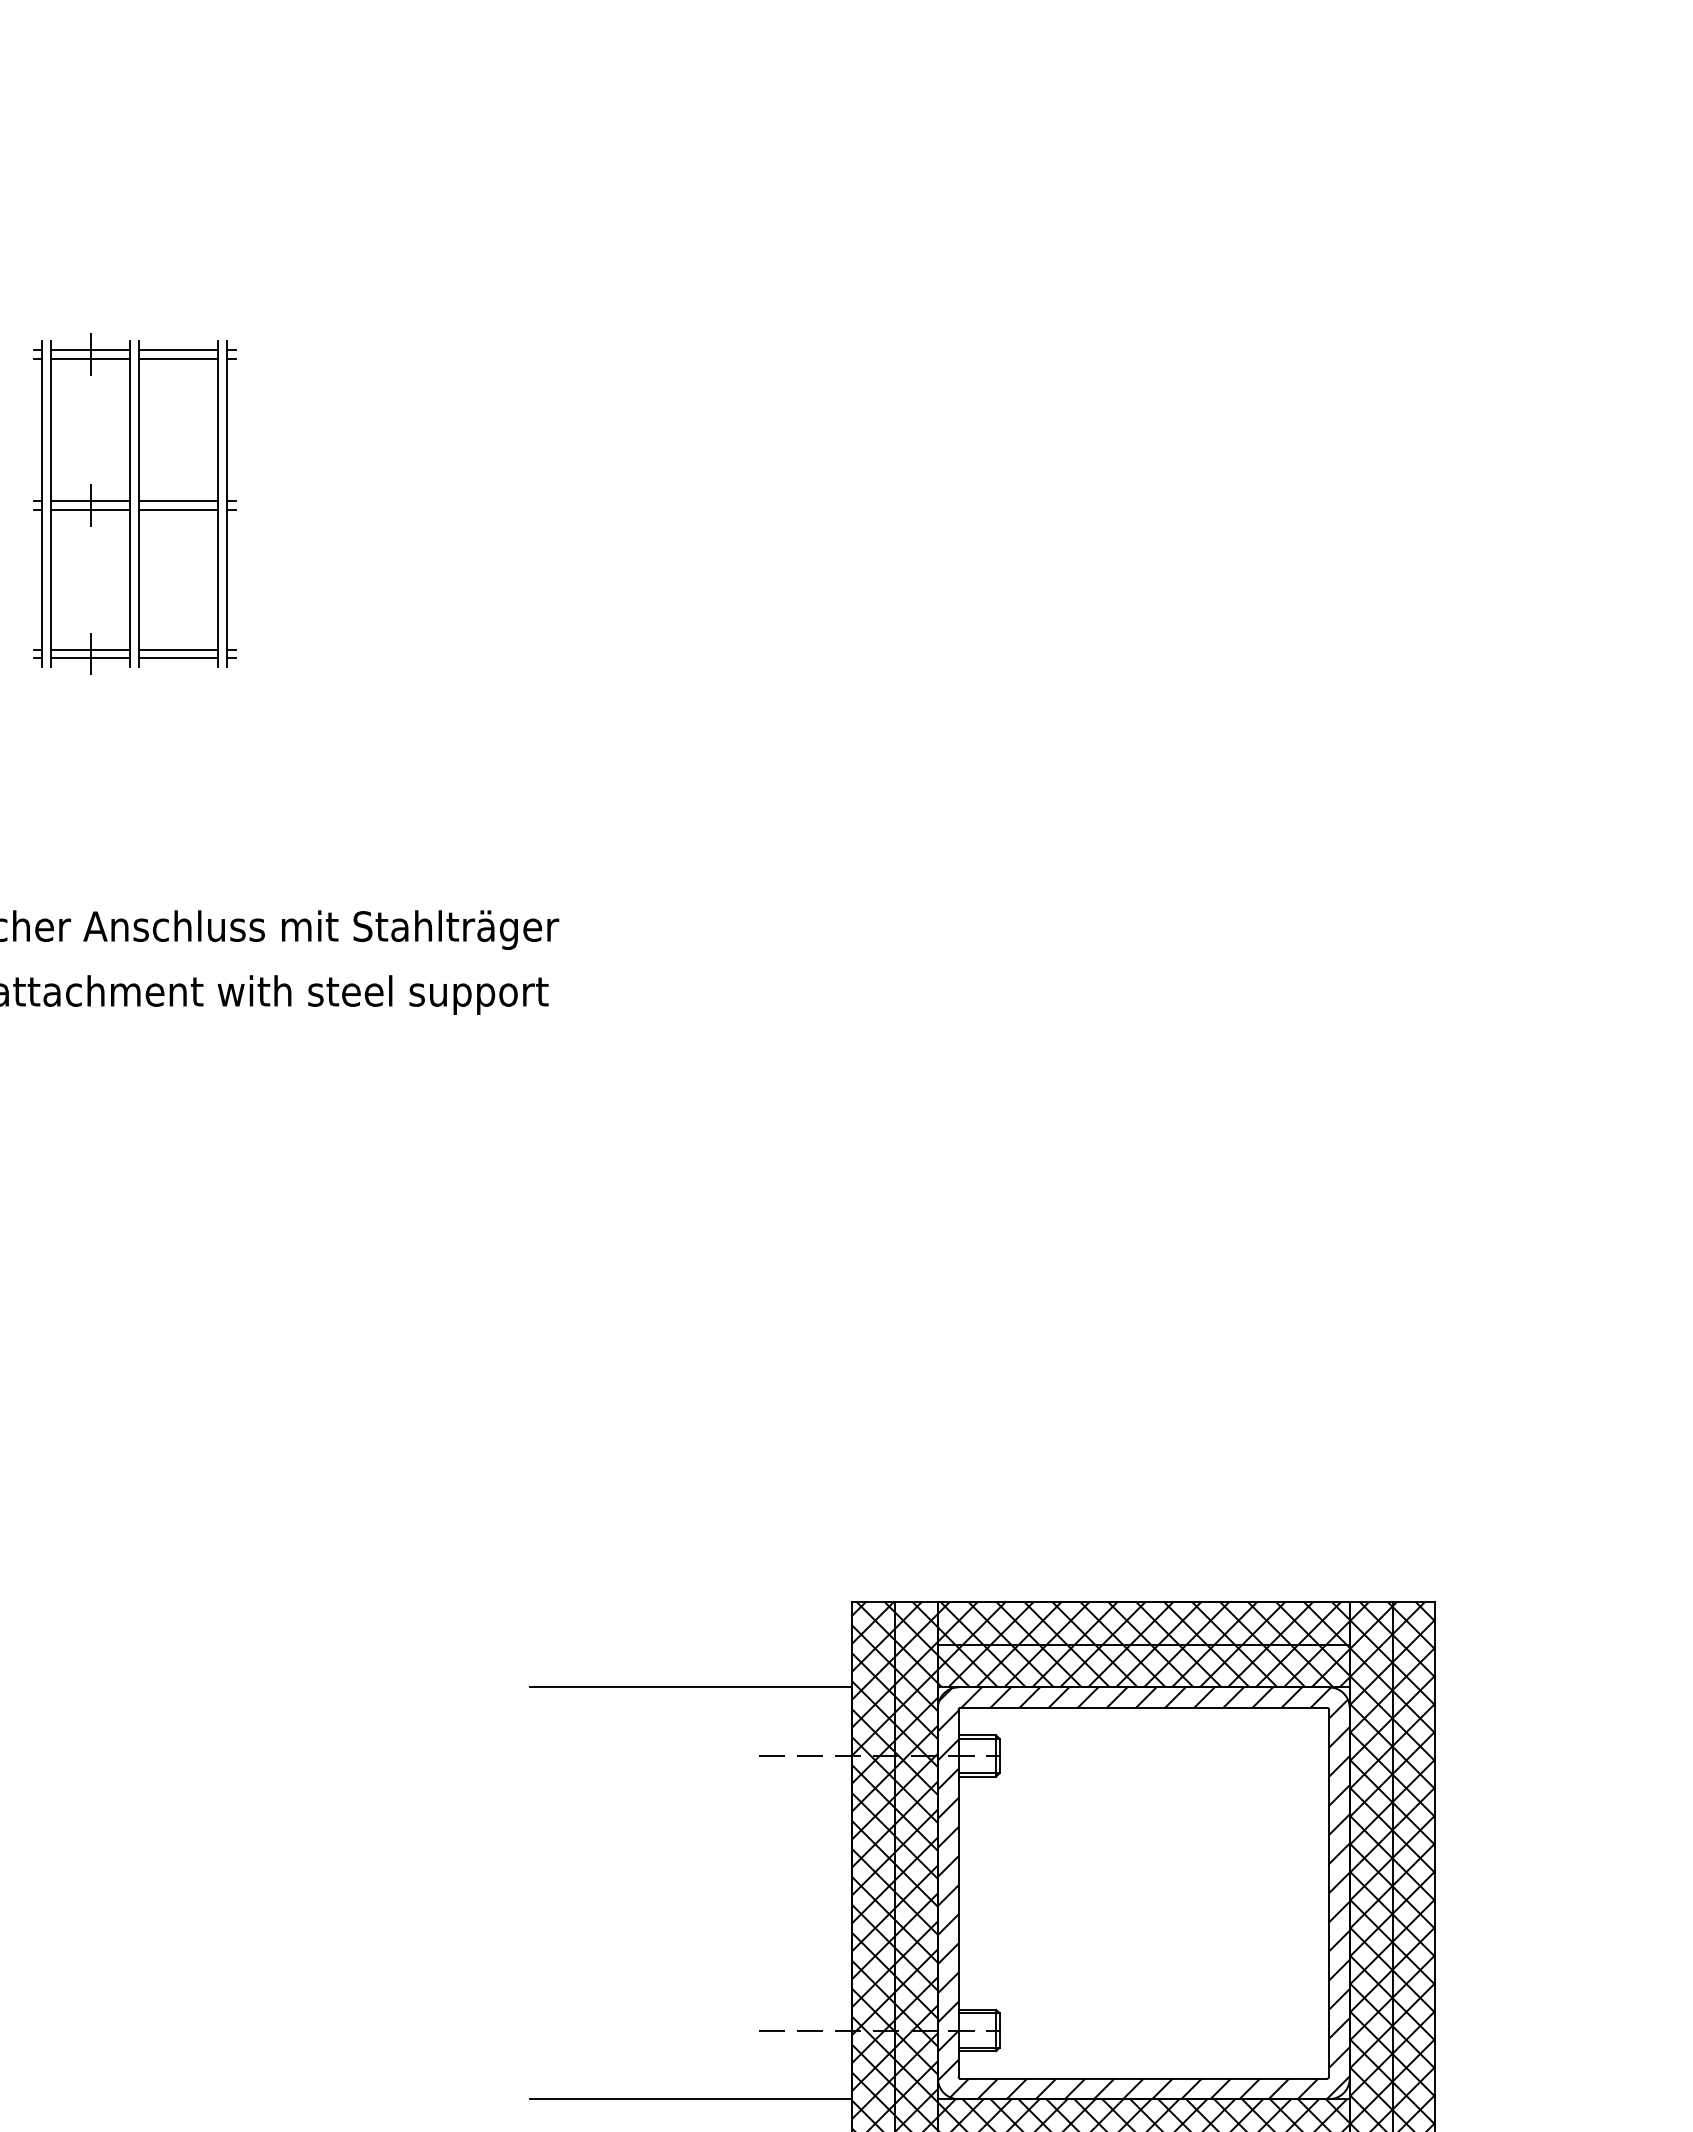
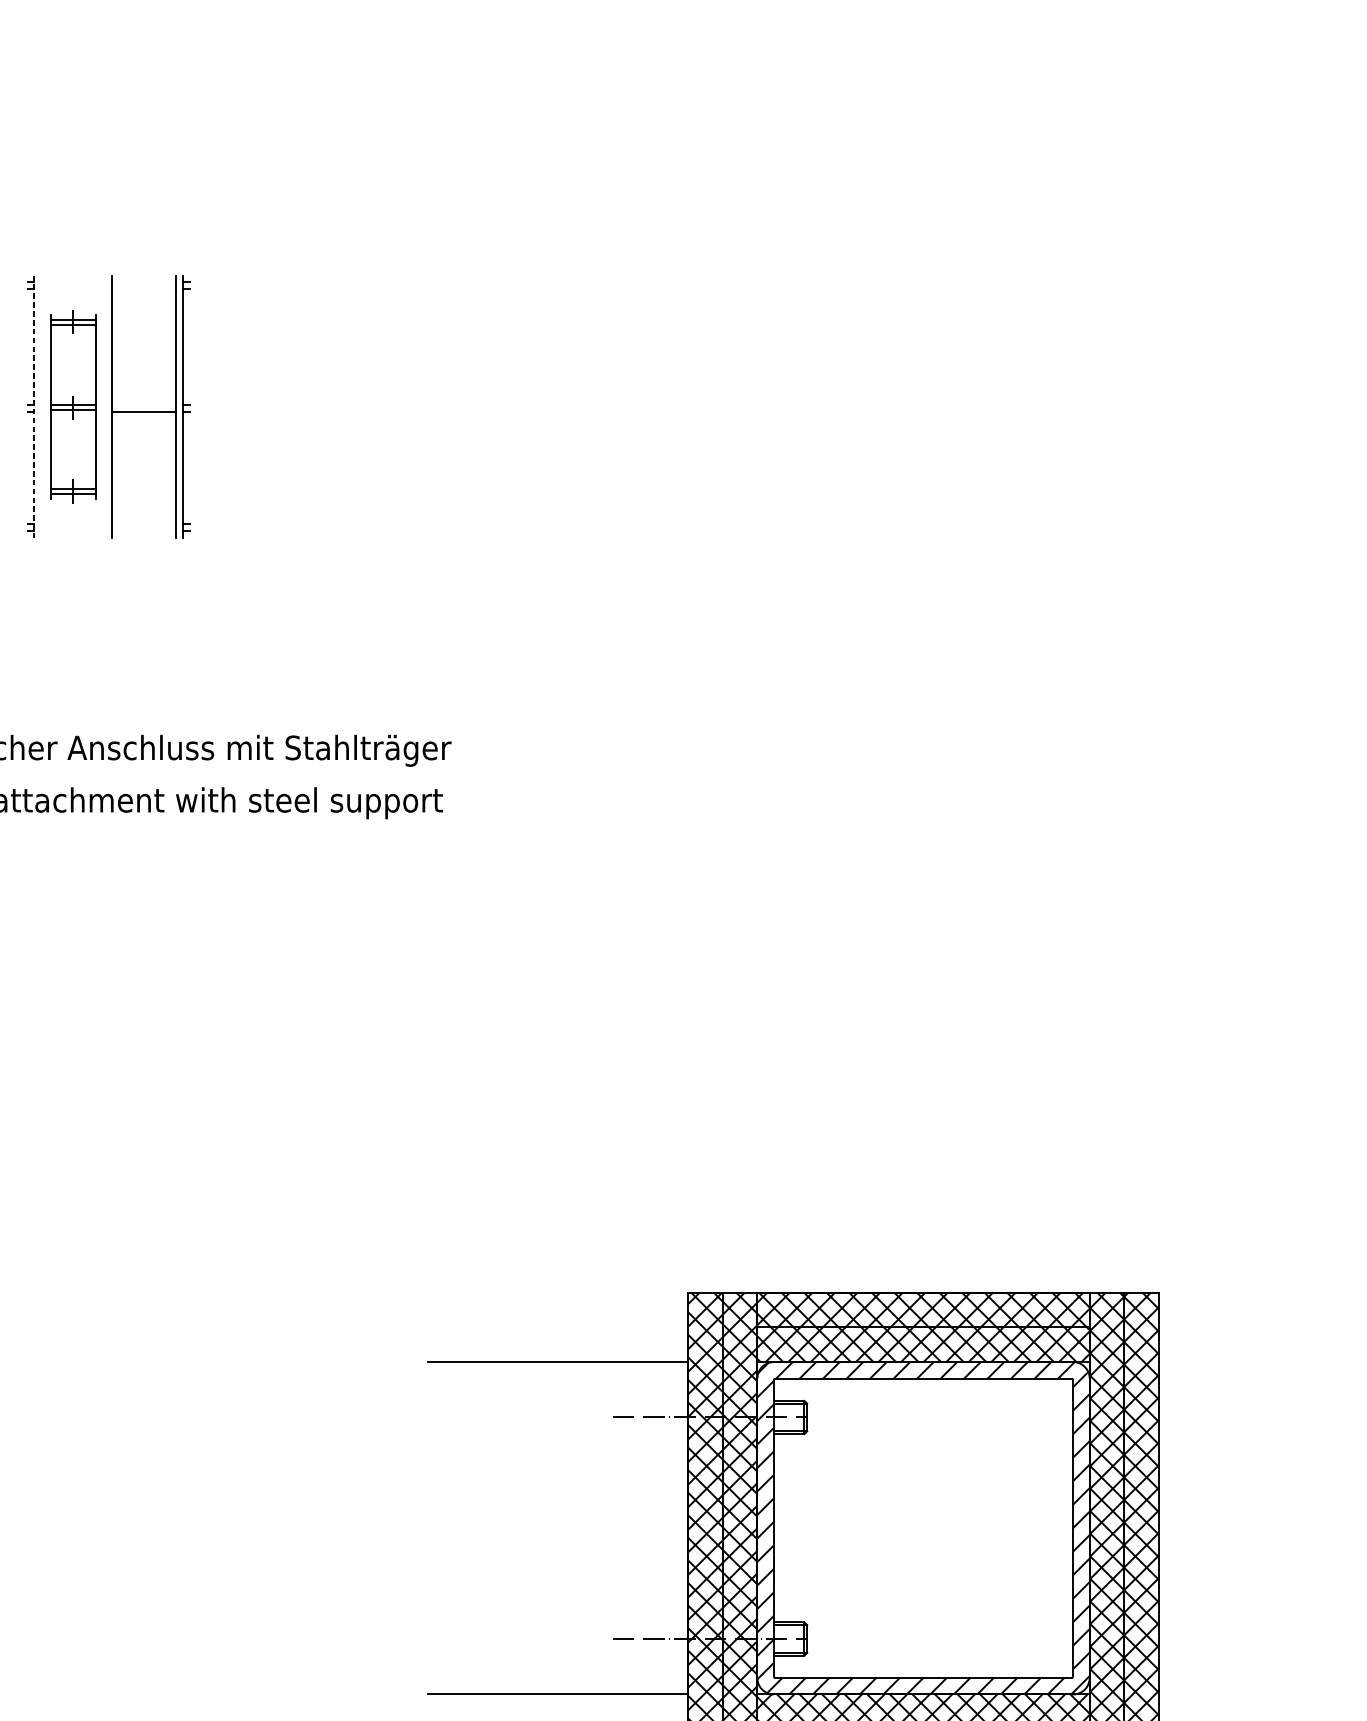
line: (178, 349) -> (144, 282), removed
line: (178, 358) -> (144, 289), removed
line: (178, 501) -> (144, 404), removed
part: (90, 503) -> (73, 406), size x0.7
line: (42, 504) -> (34, 407), solid -> dashed
line: (178, 649) -> (144, 524), removed
line: (178, 658) -> (144, 531), removed

